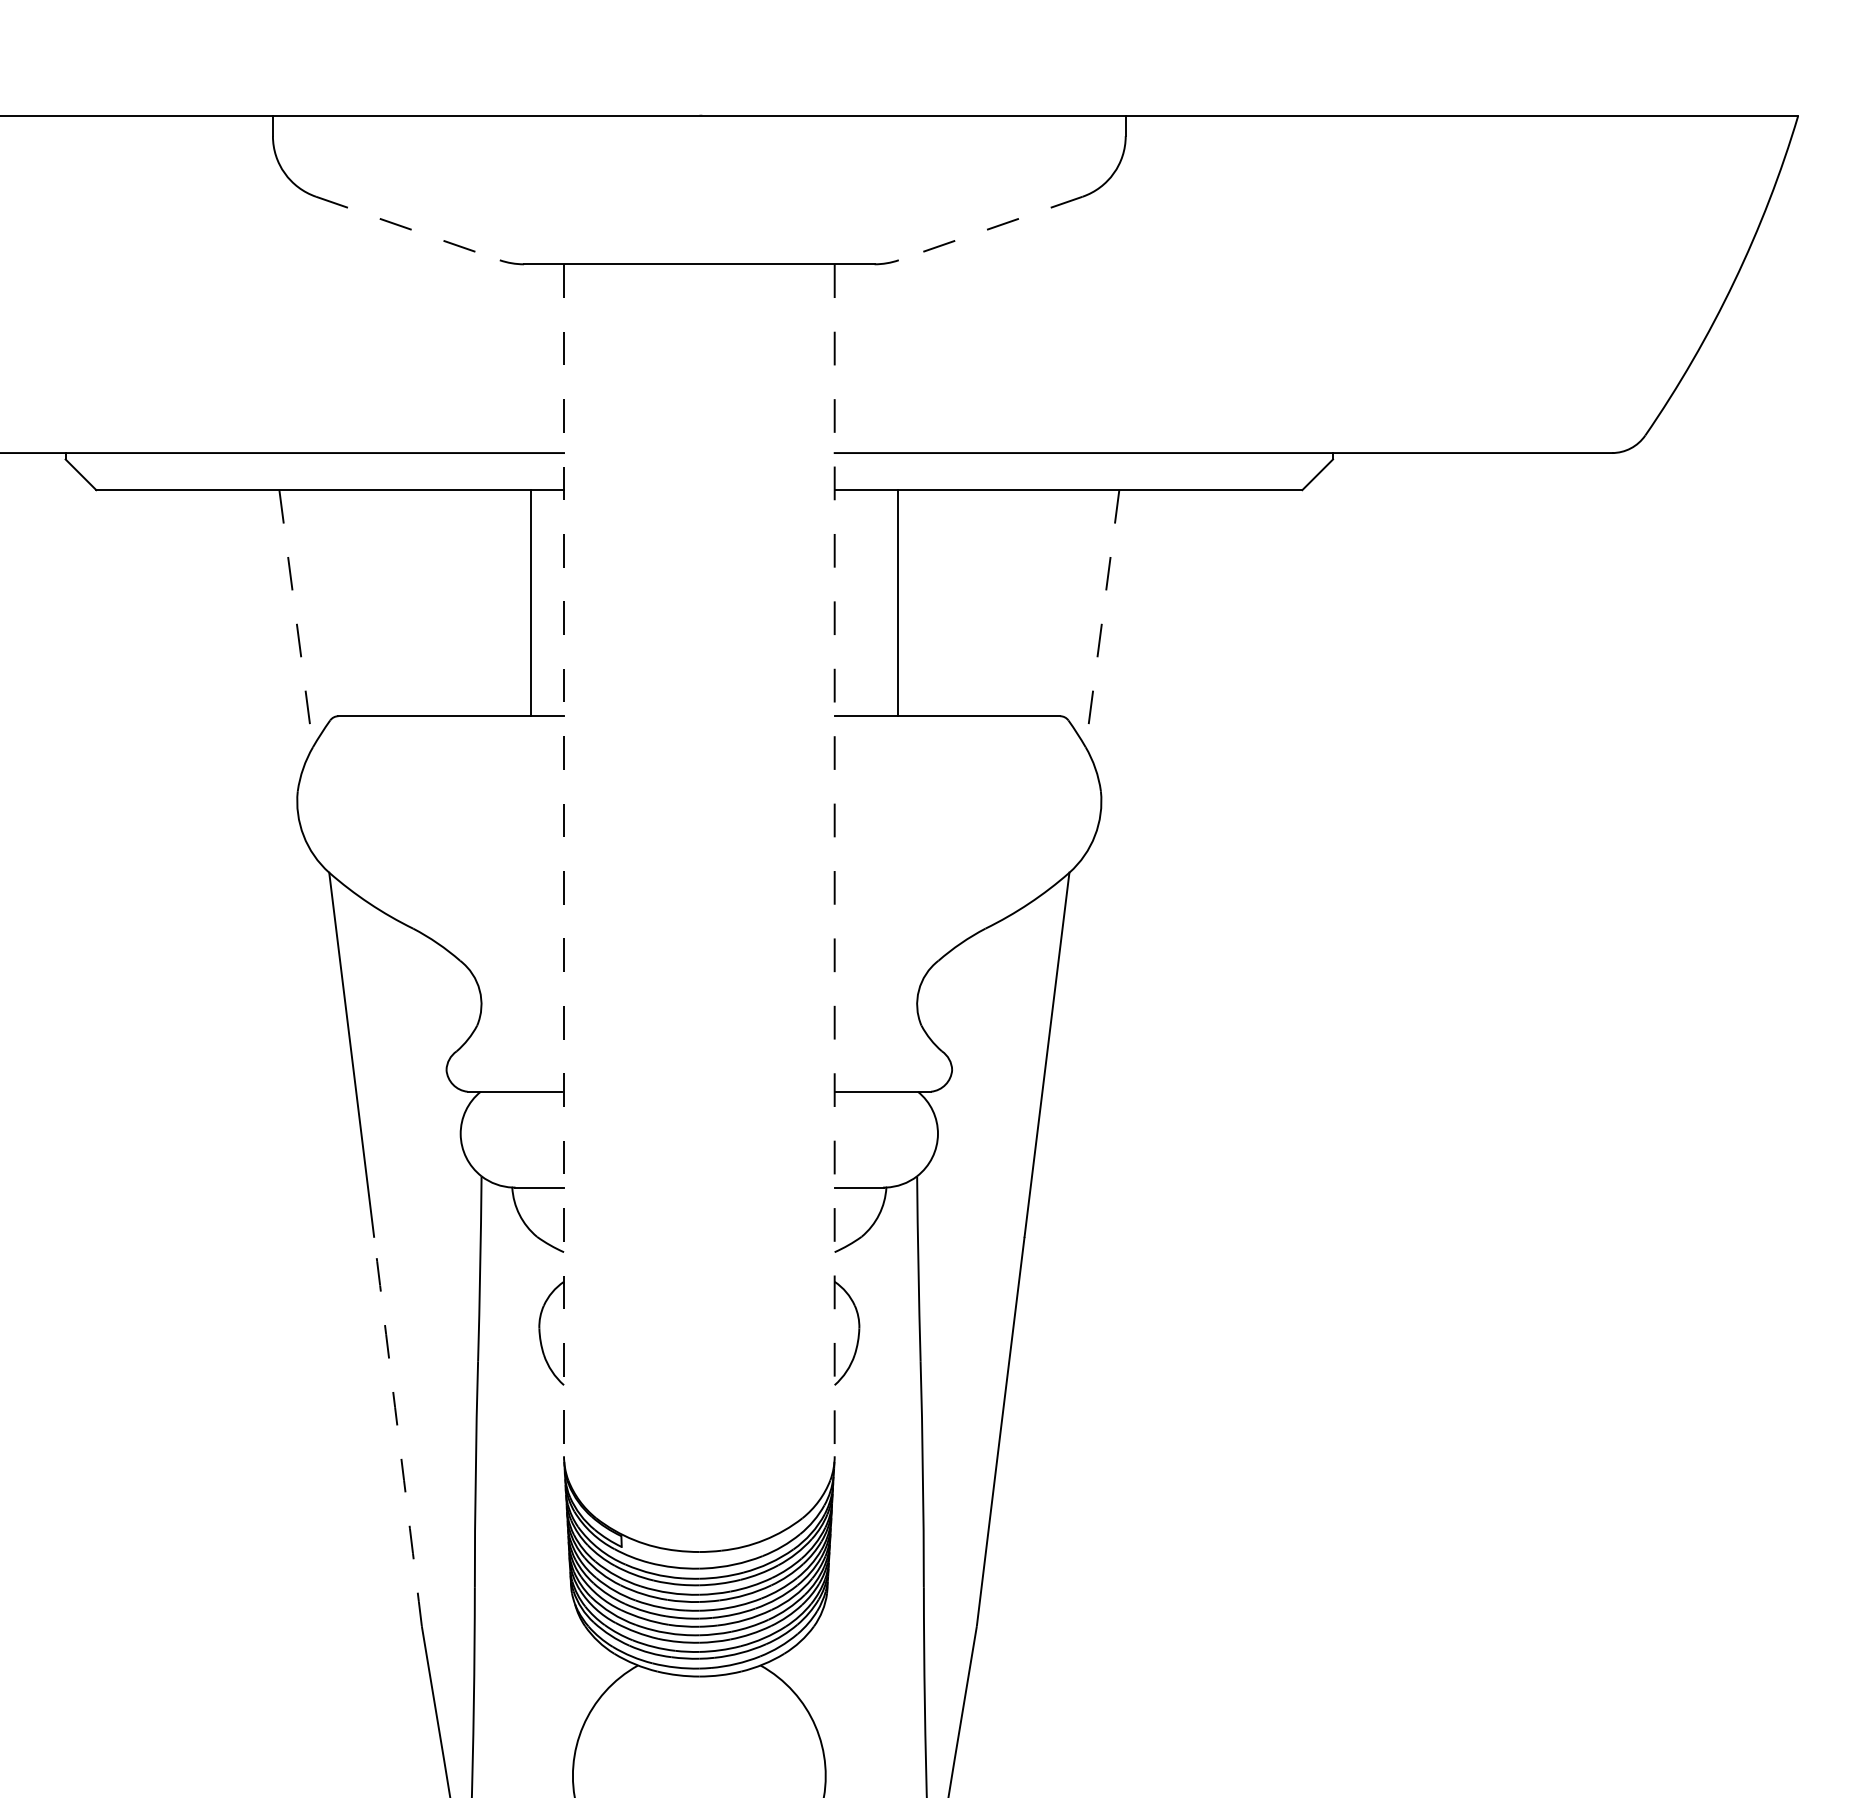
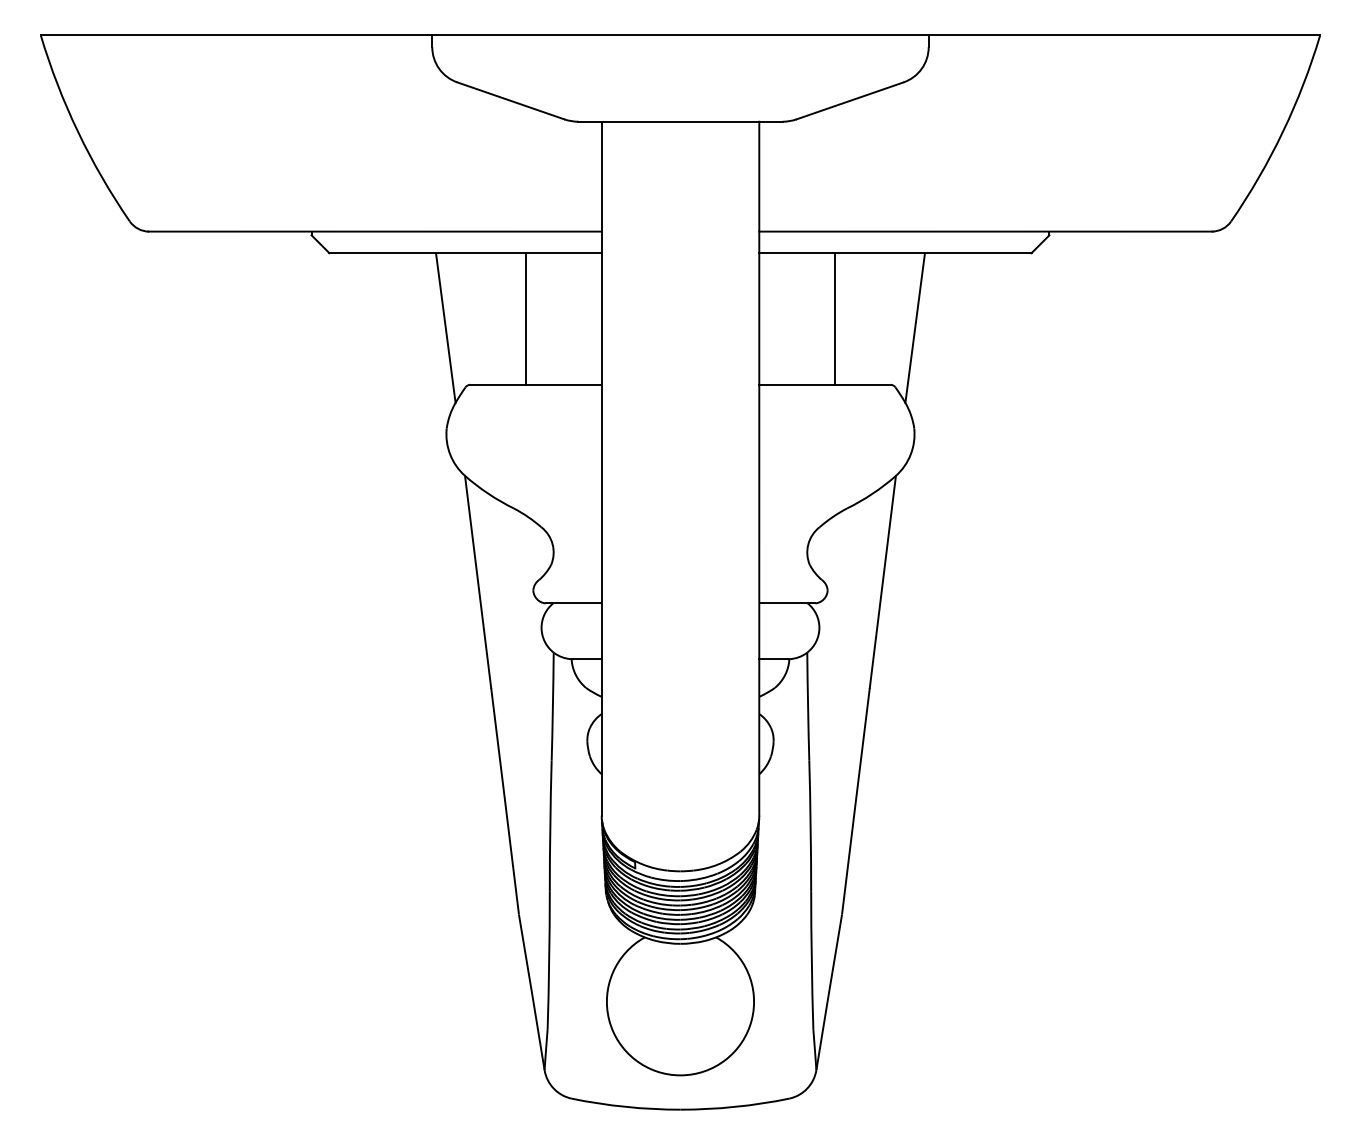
line: (407, 227) -> (510, 100), dashed -> solid
line: (991, 227) -> (850, 100), dashed -> solid
line: (531, 602) -> (525, 318), moved
line: (898, 602) -> (835, 318), moved
line: (295, 619) -> (445, 328), dashed -> solid
line: (1103, 619) -> (915, 328), dashed -> solid
line: (563, 859) -> (601, 468), dashed -> solid
line: (835, 859) -> (759, 468), dashed -> solid
arc: (398, 1432) -> (505, 801), dashed -> solid

